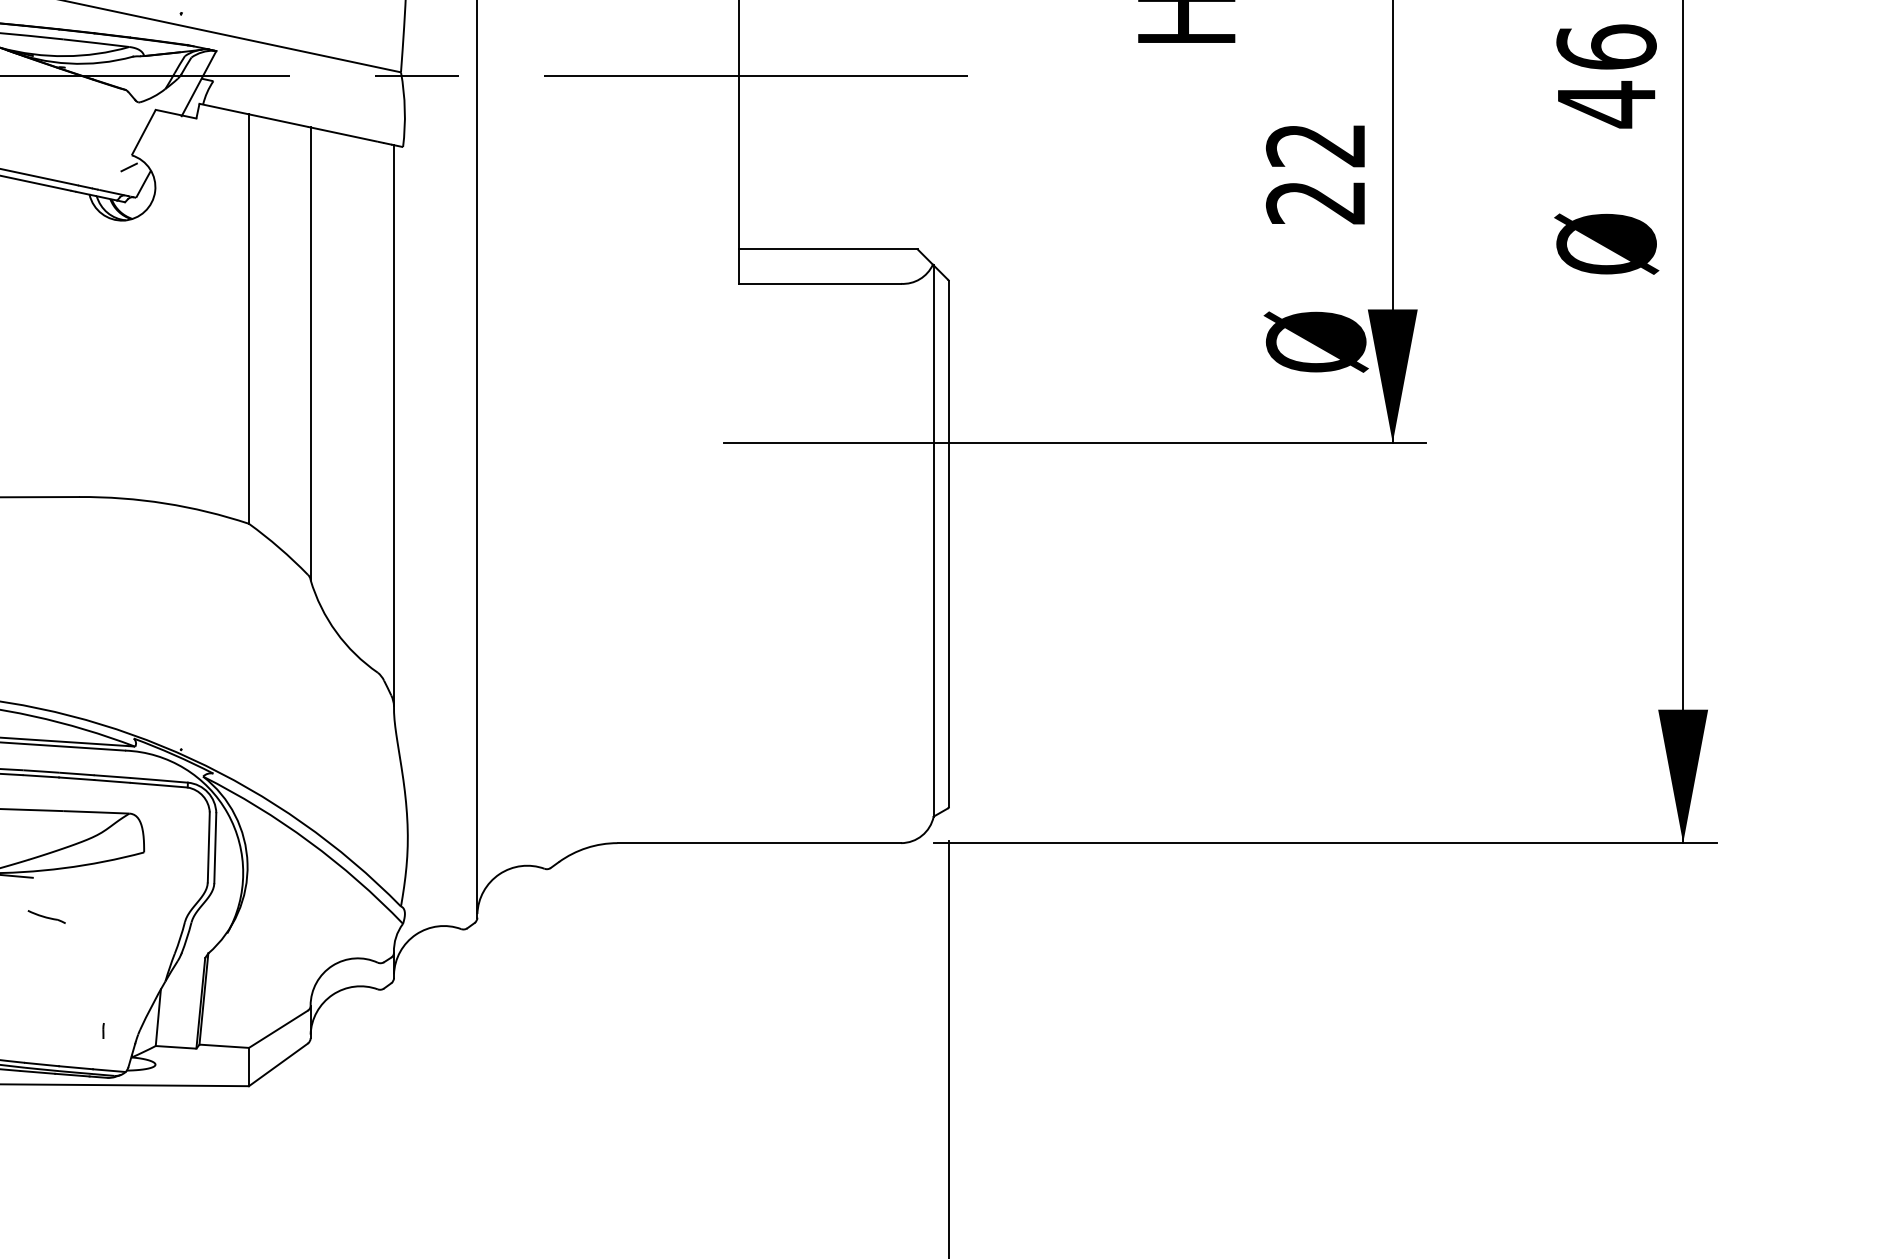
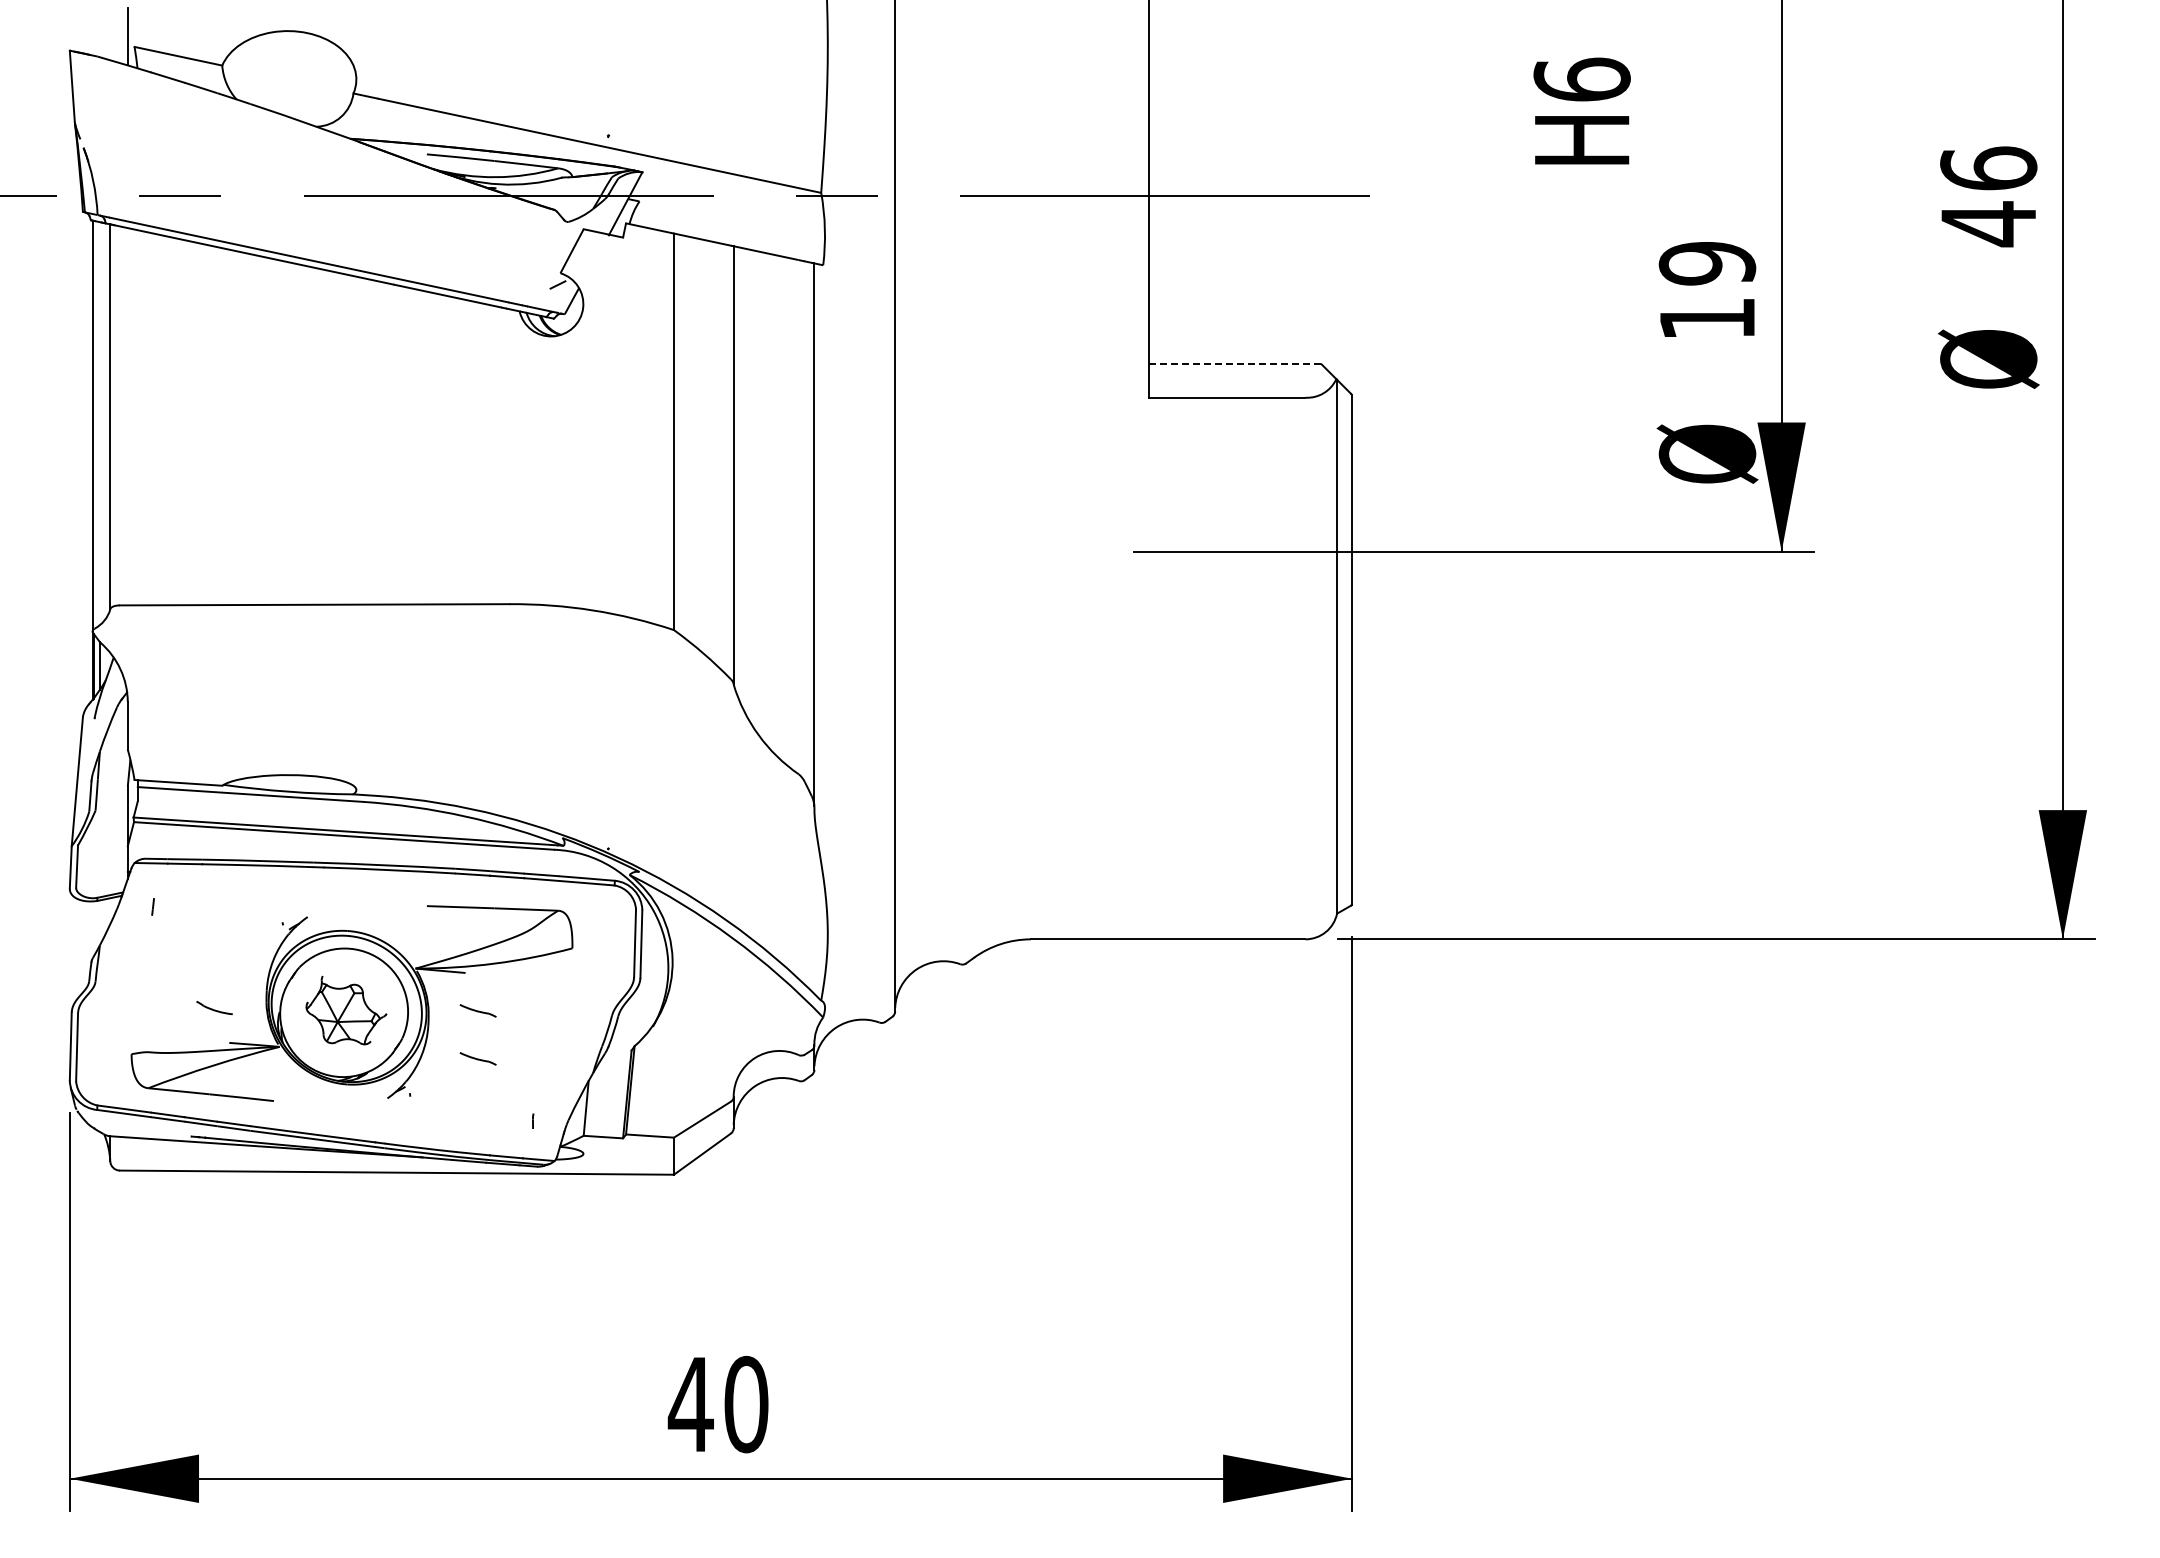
text: (1316, 174) -> (1707, 291), 22 -> 19
line: (828, 249) -> (1235, 364), solid -> dashed
part: (46, 966) -> (477, 1058), added

